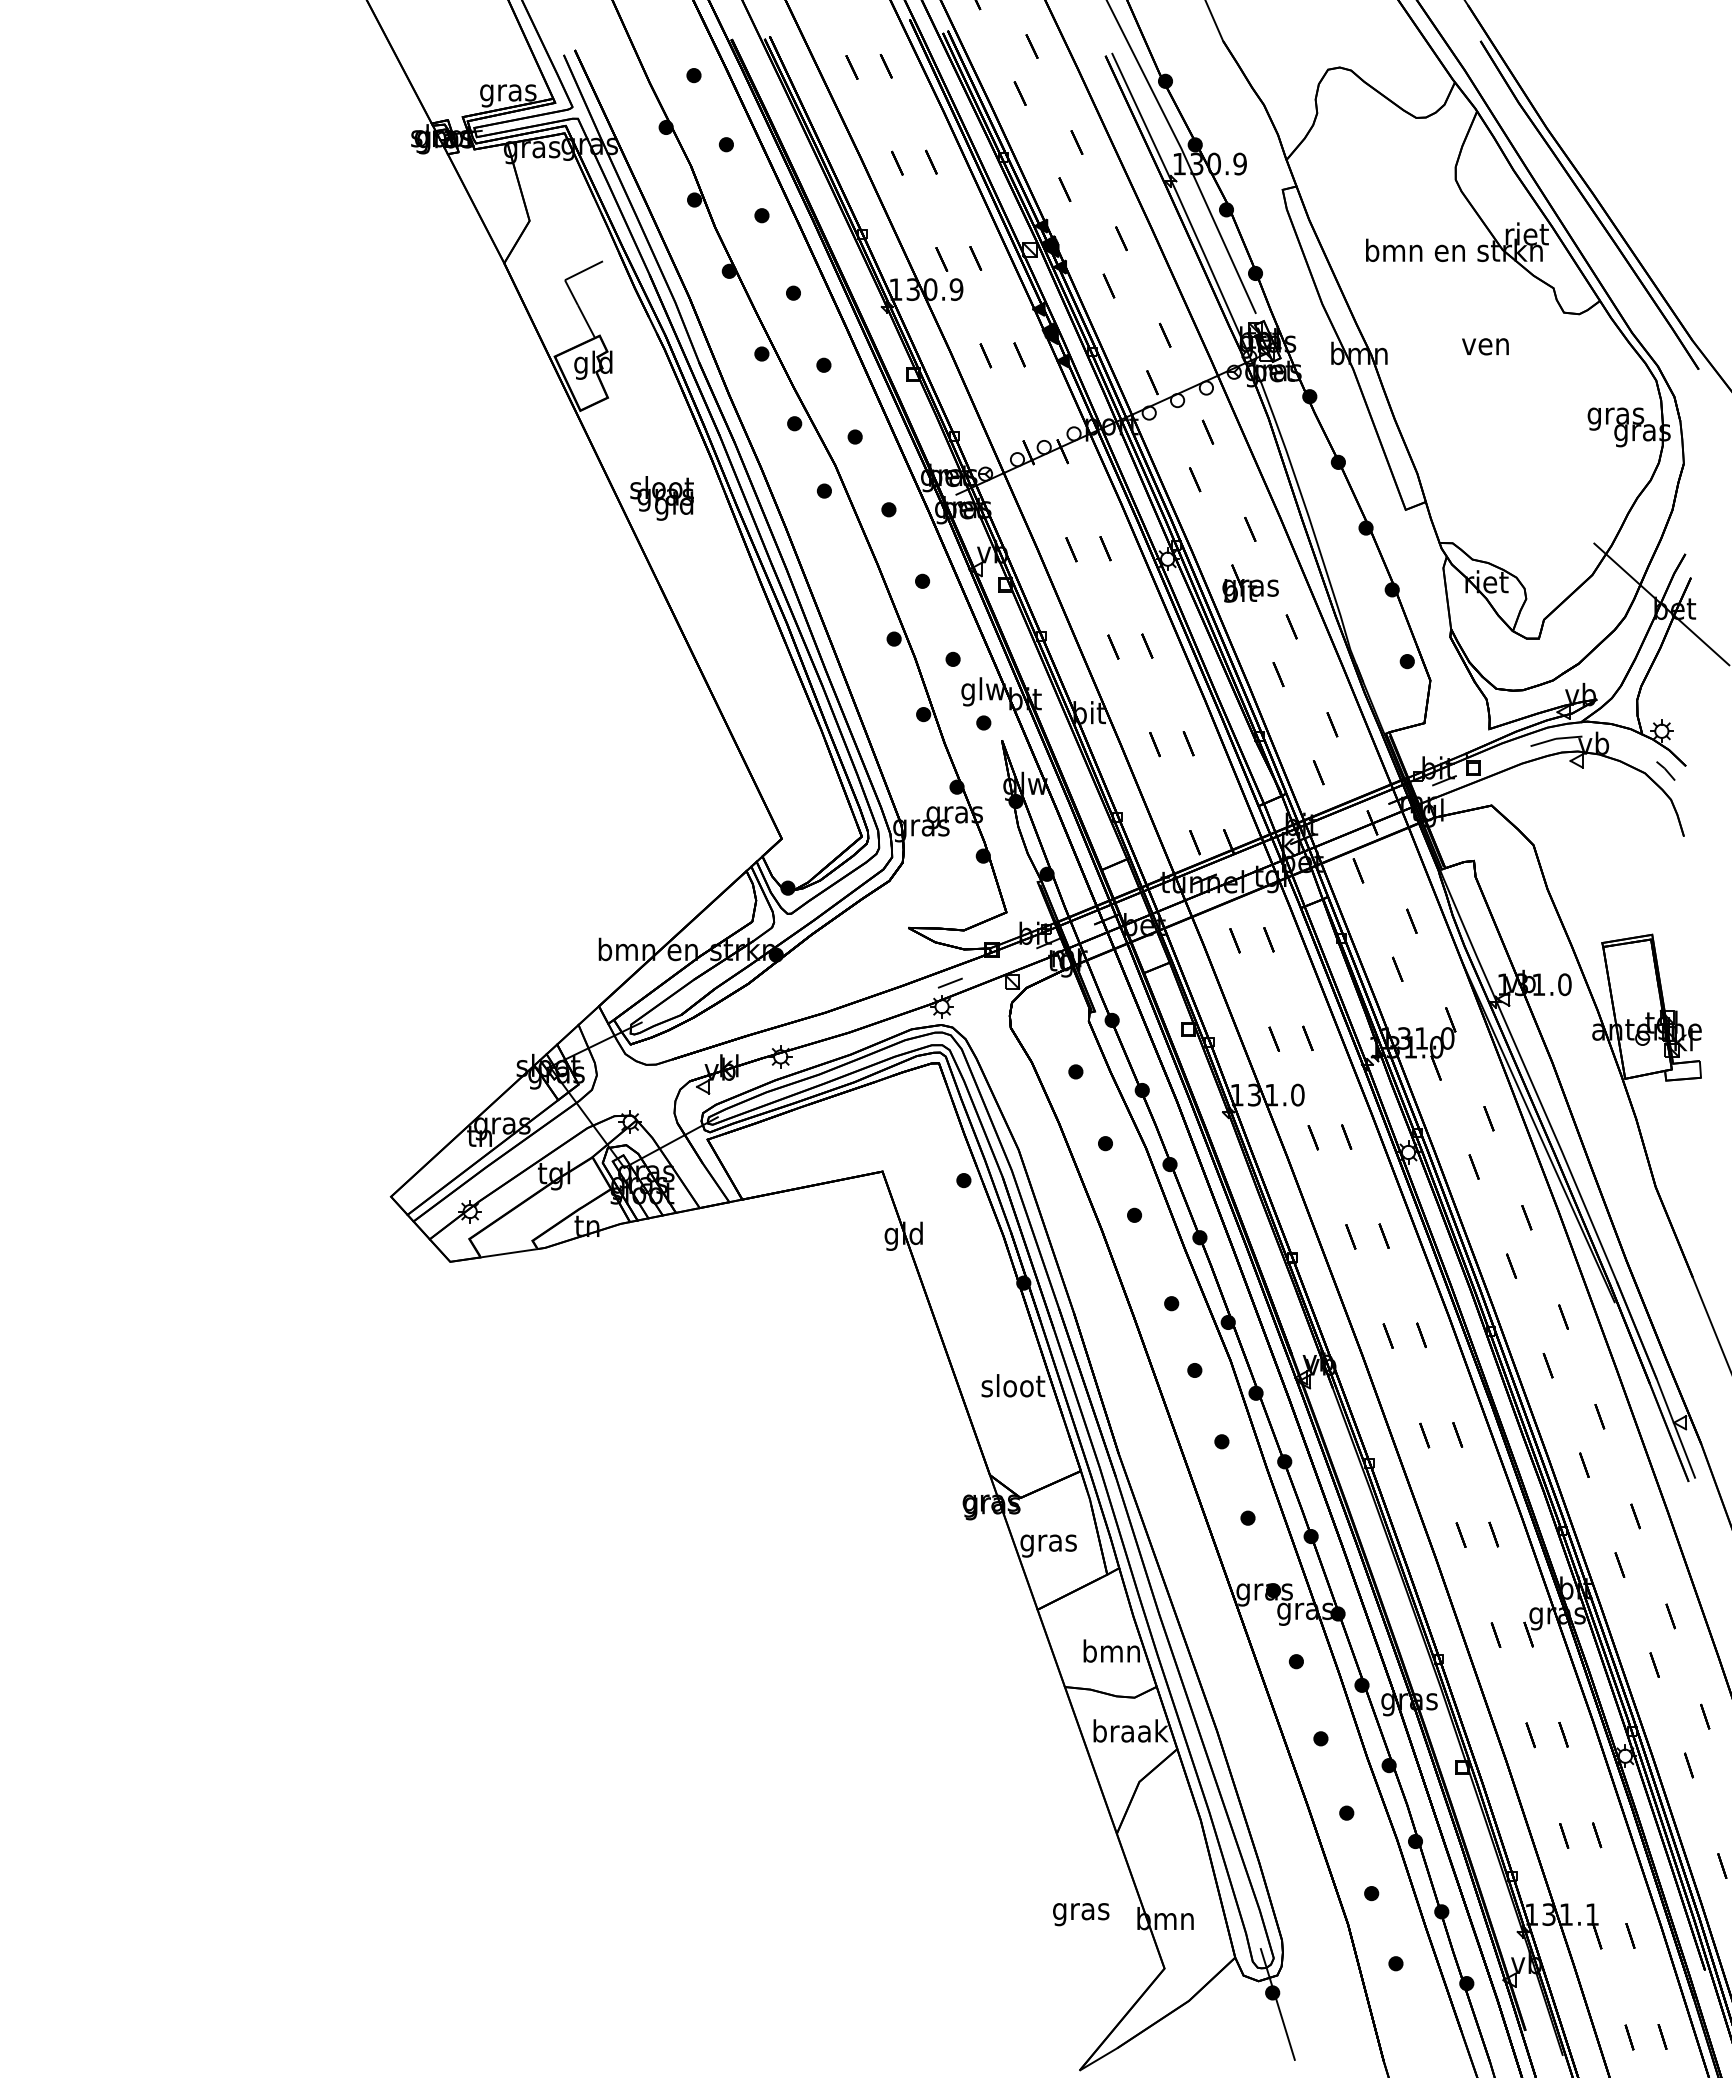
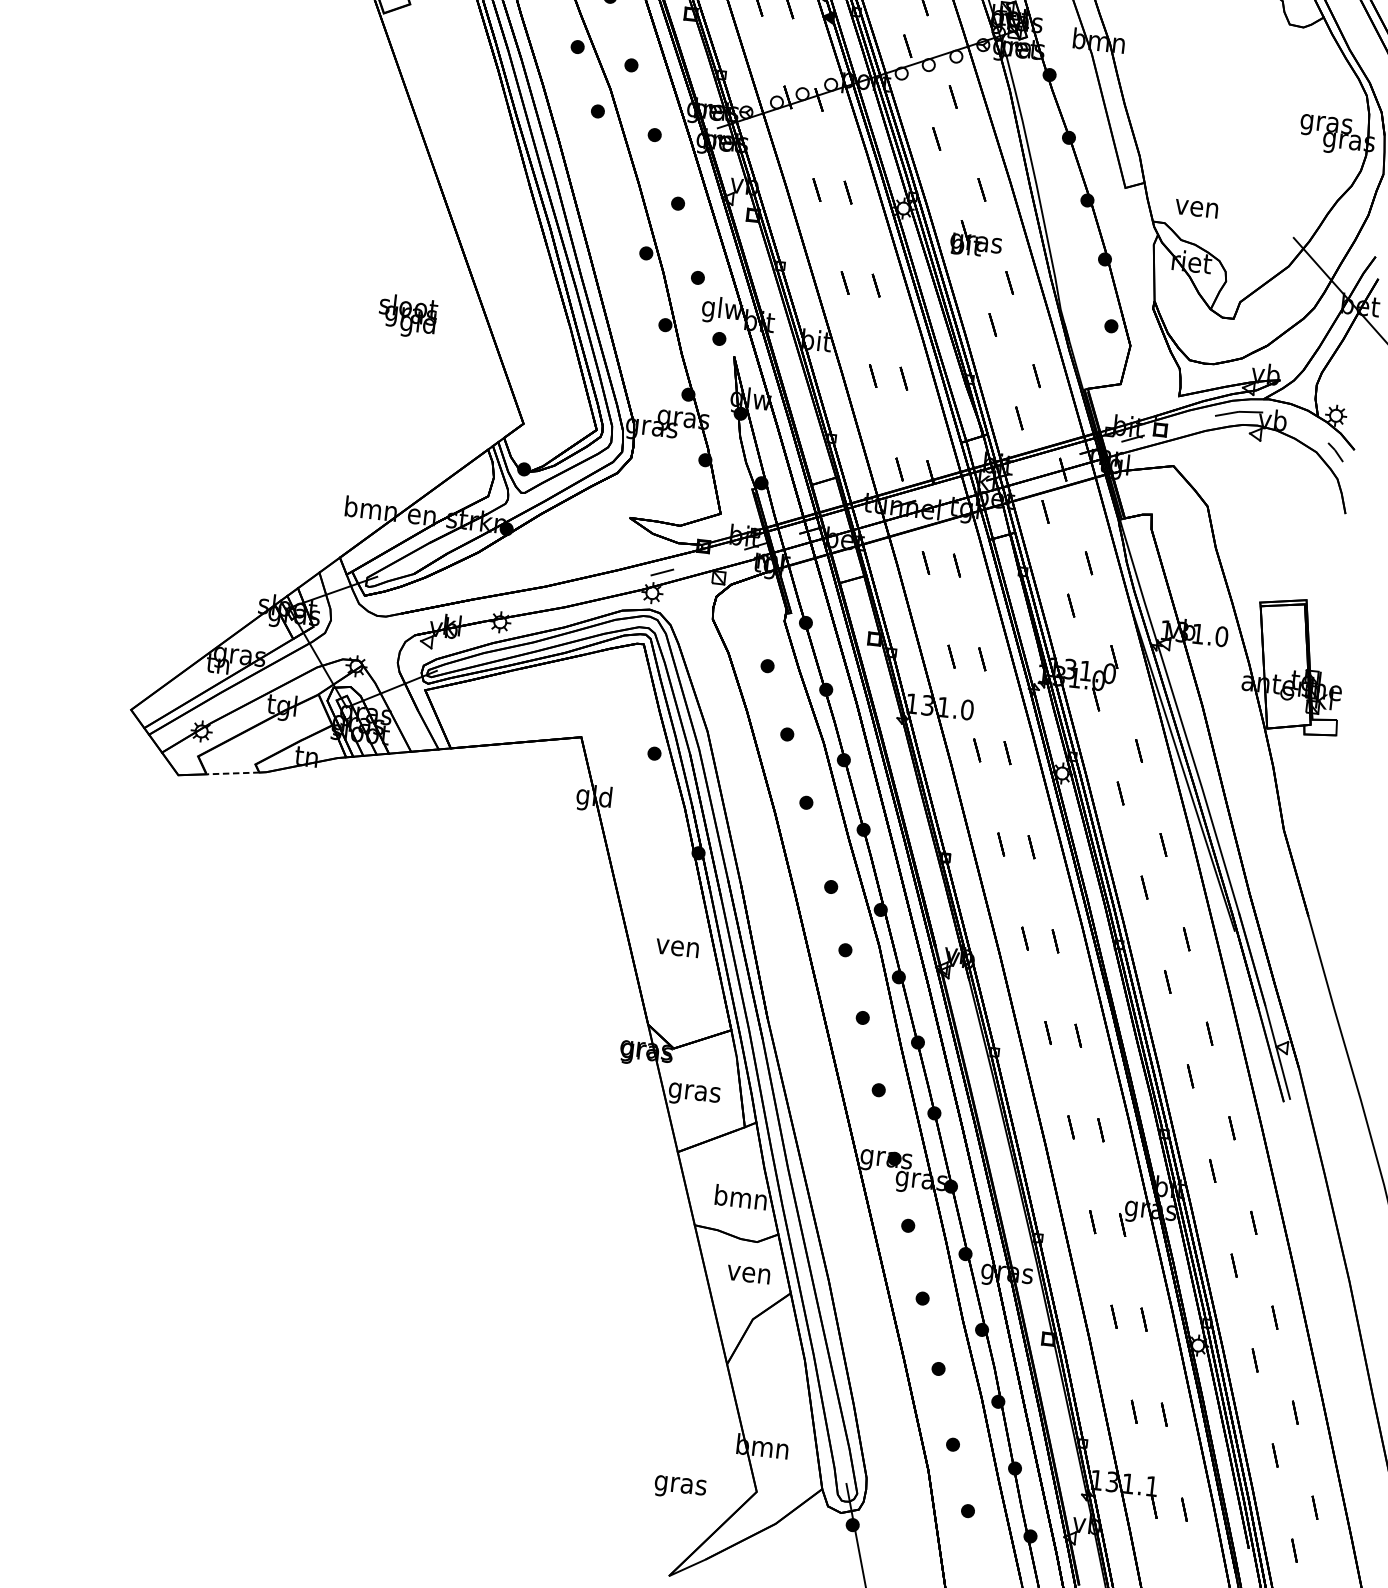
text: (1485, 346) -> (1196, 208), moved
text: (661, 498) -> (407, 316), moved
line: (508, 1253) -> (232, 773), solid -> dashed
text: (1013, 1385) -> (678, 945), sloot -> ven
text: (1130, 1730) -> (750, 1271), braak -> ven
text: (1081, 1914) -> (680, 1487), moved

